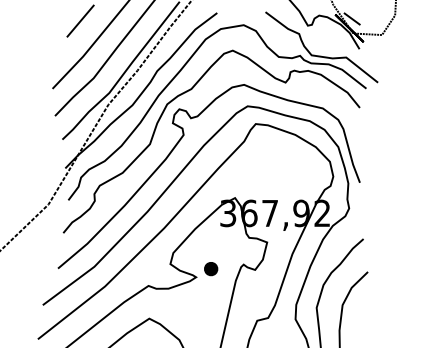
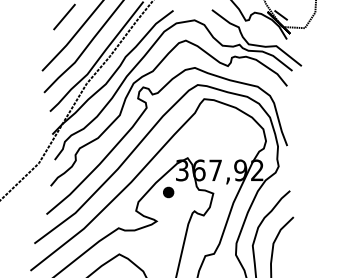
part: (211, 269) -> (168, 192), moved

